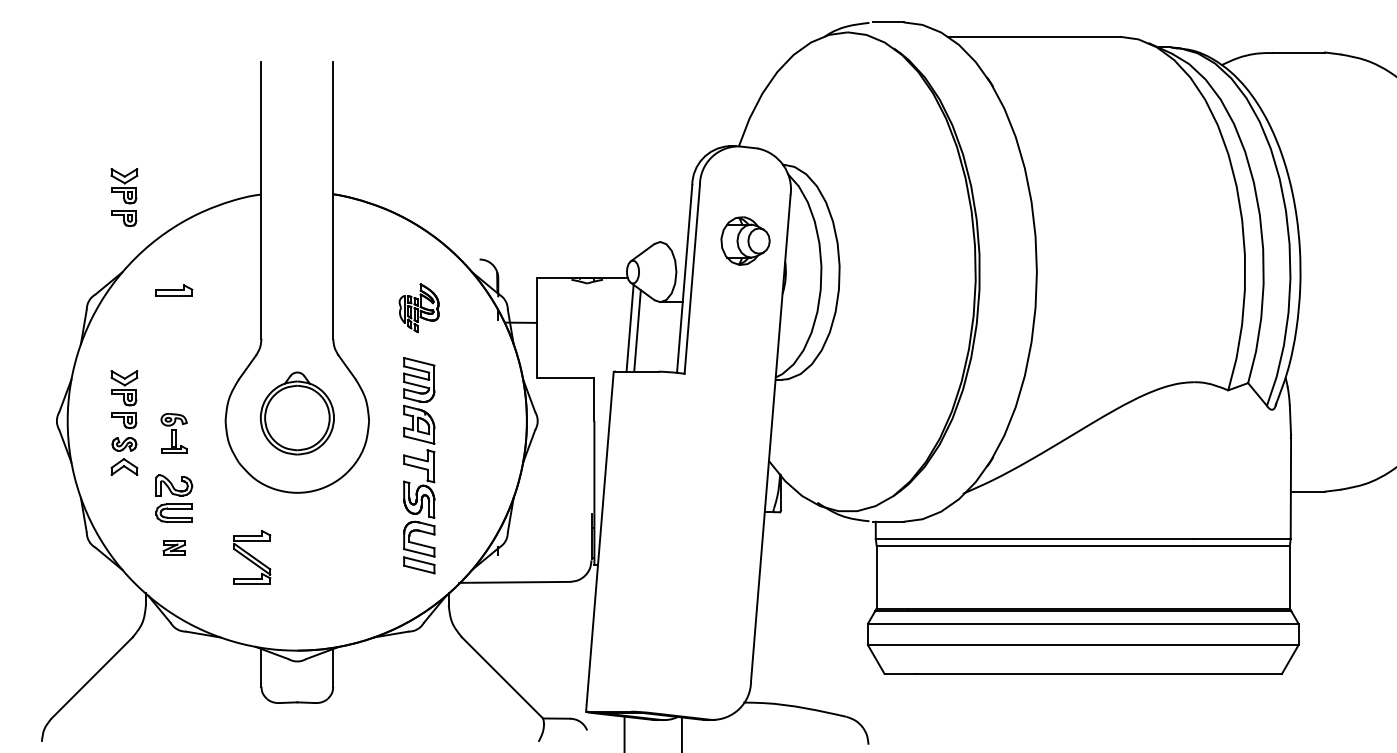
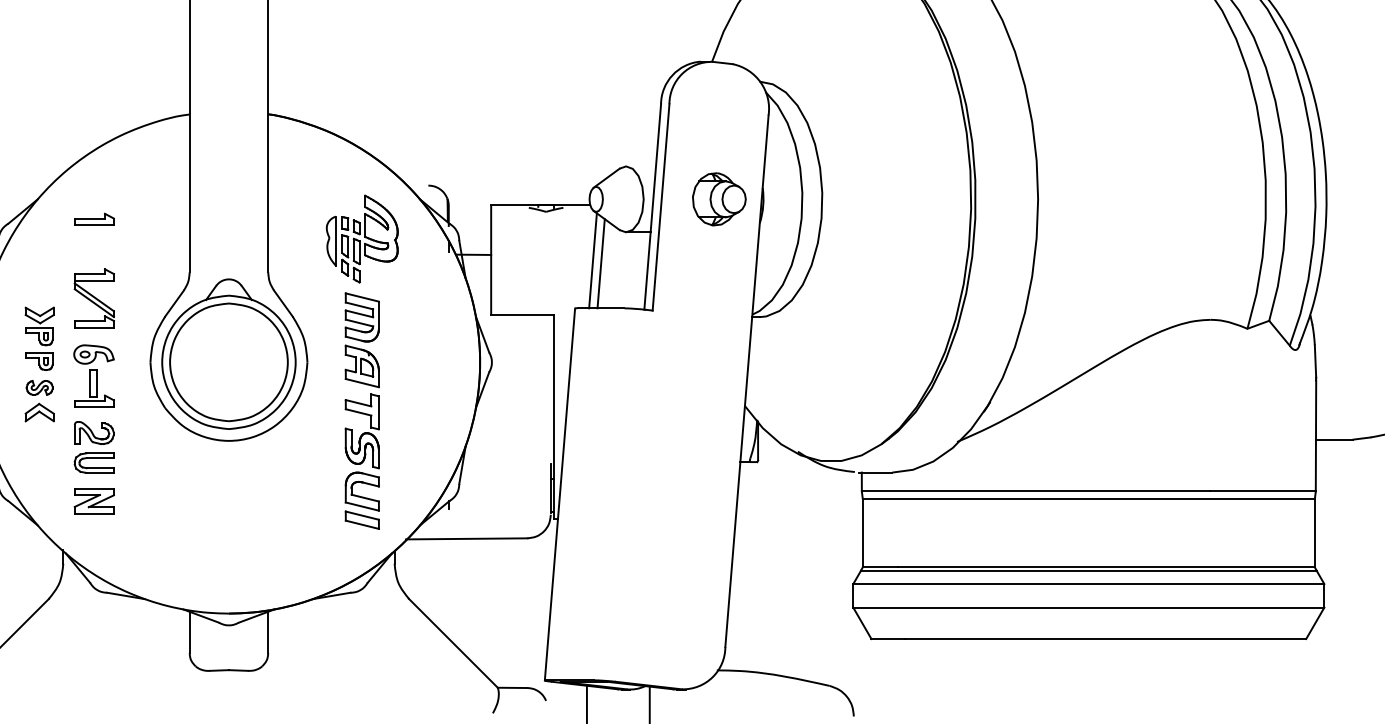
part: (124, 197) -> (39, 117), removed
part: (745, 240) -> (719, 198), moved
part: (418, 307) -> (361, 238), size x1.67
part: (297, 413) -> (229, 354), size x1.67
part: (174, 433) -> (94, 375), size x1.43
part: (174, 547) -> (94, 500), size x1.67
part: (252, 557) -> (94, 298), moved

